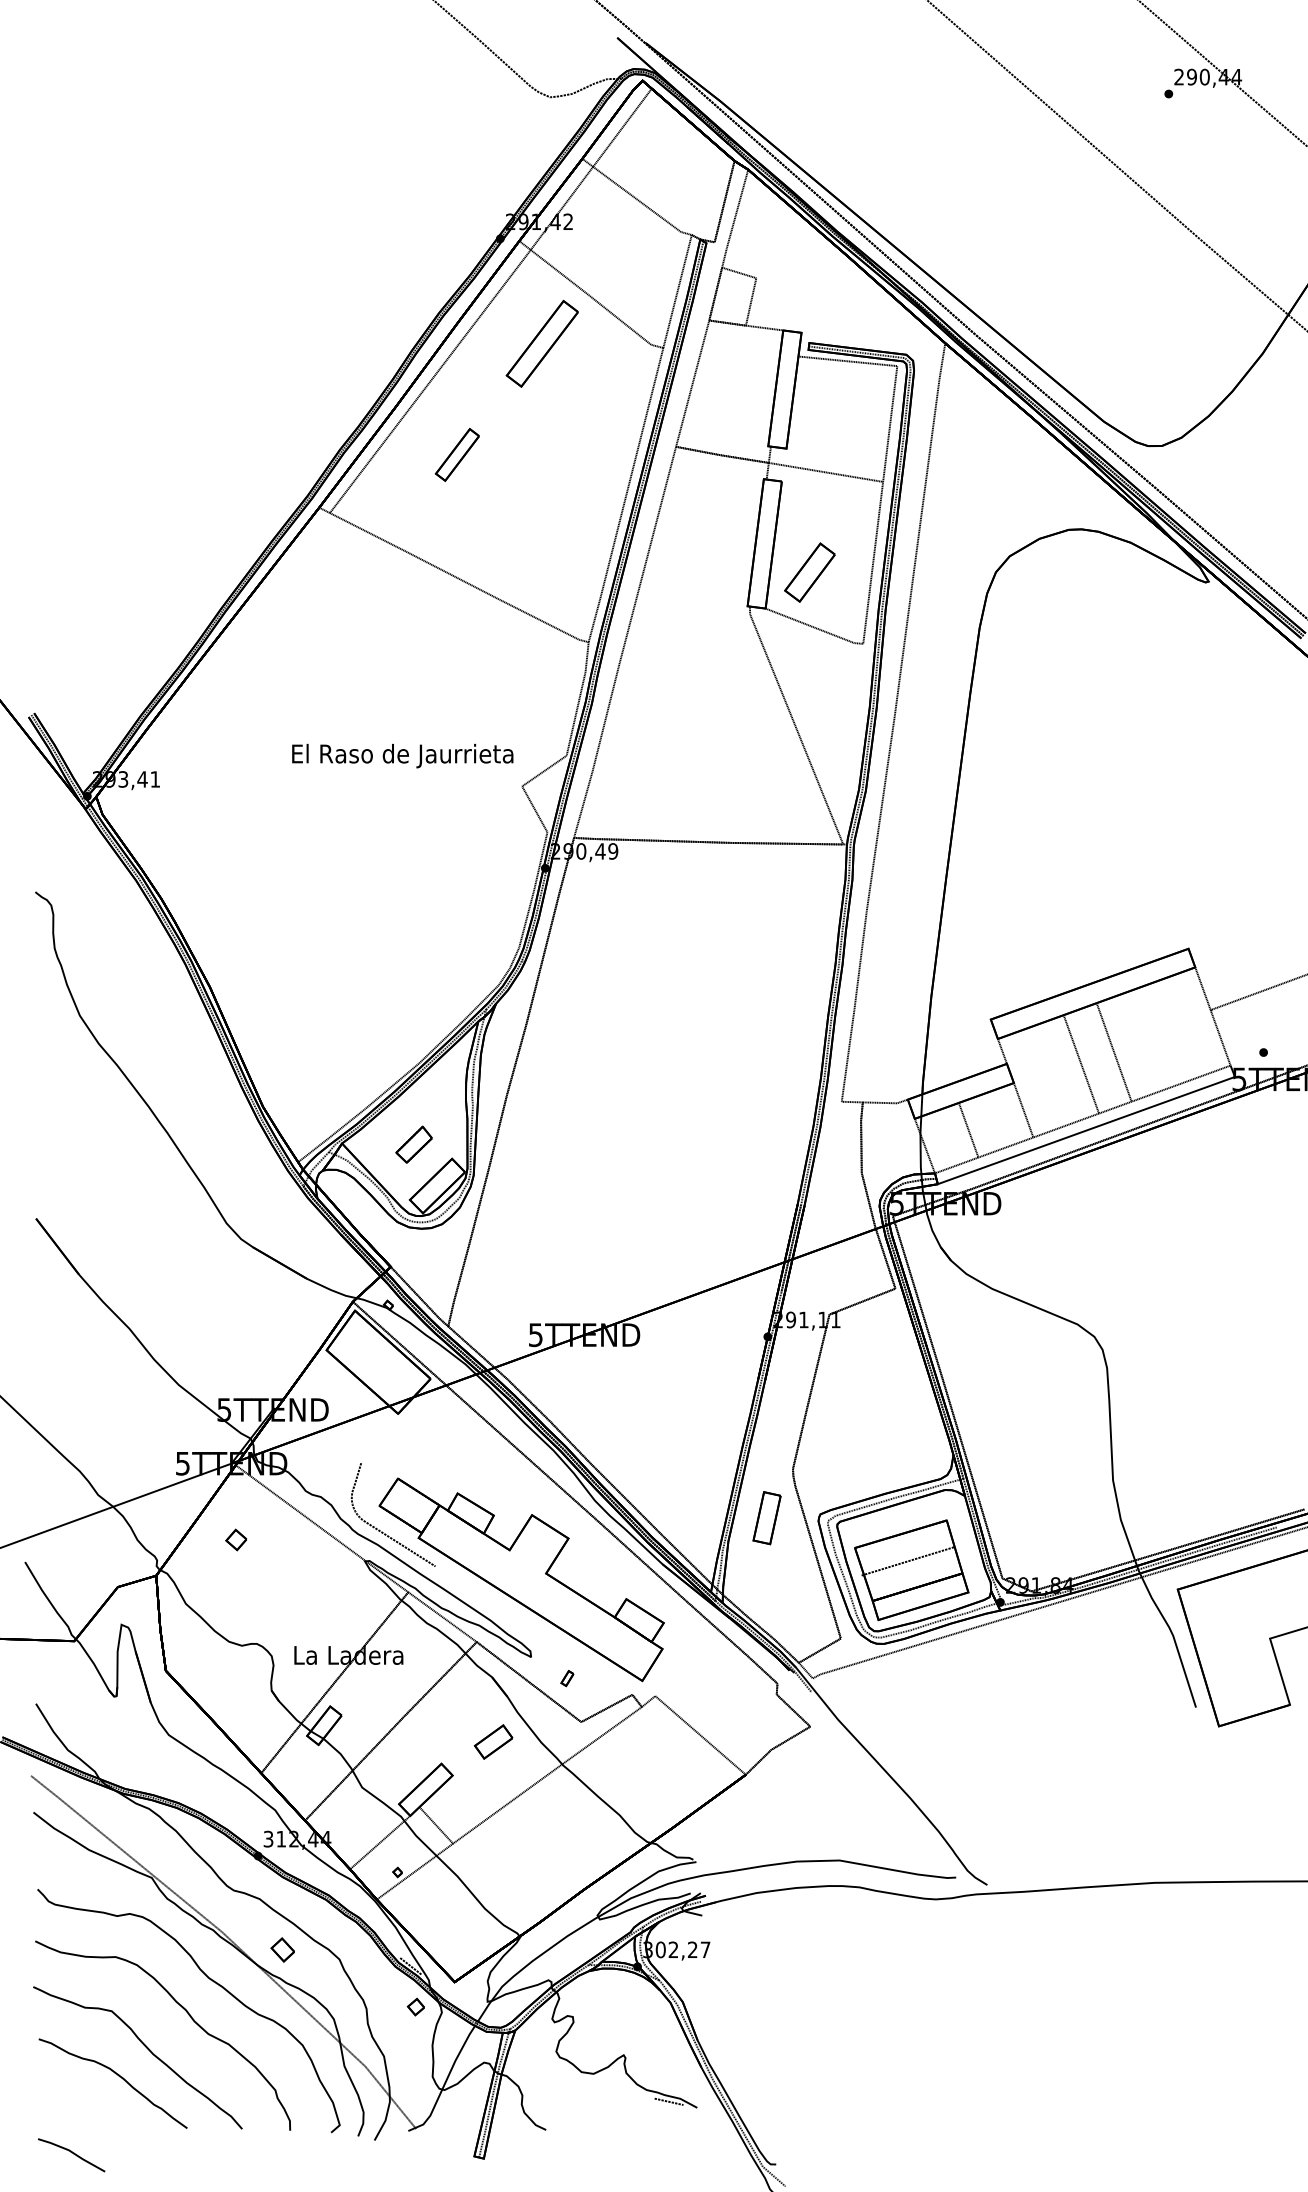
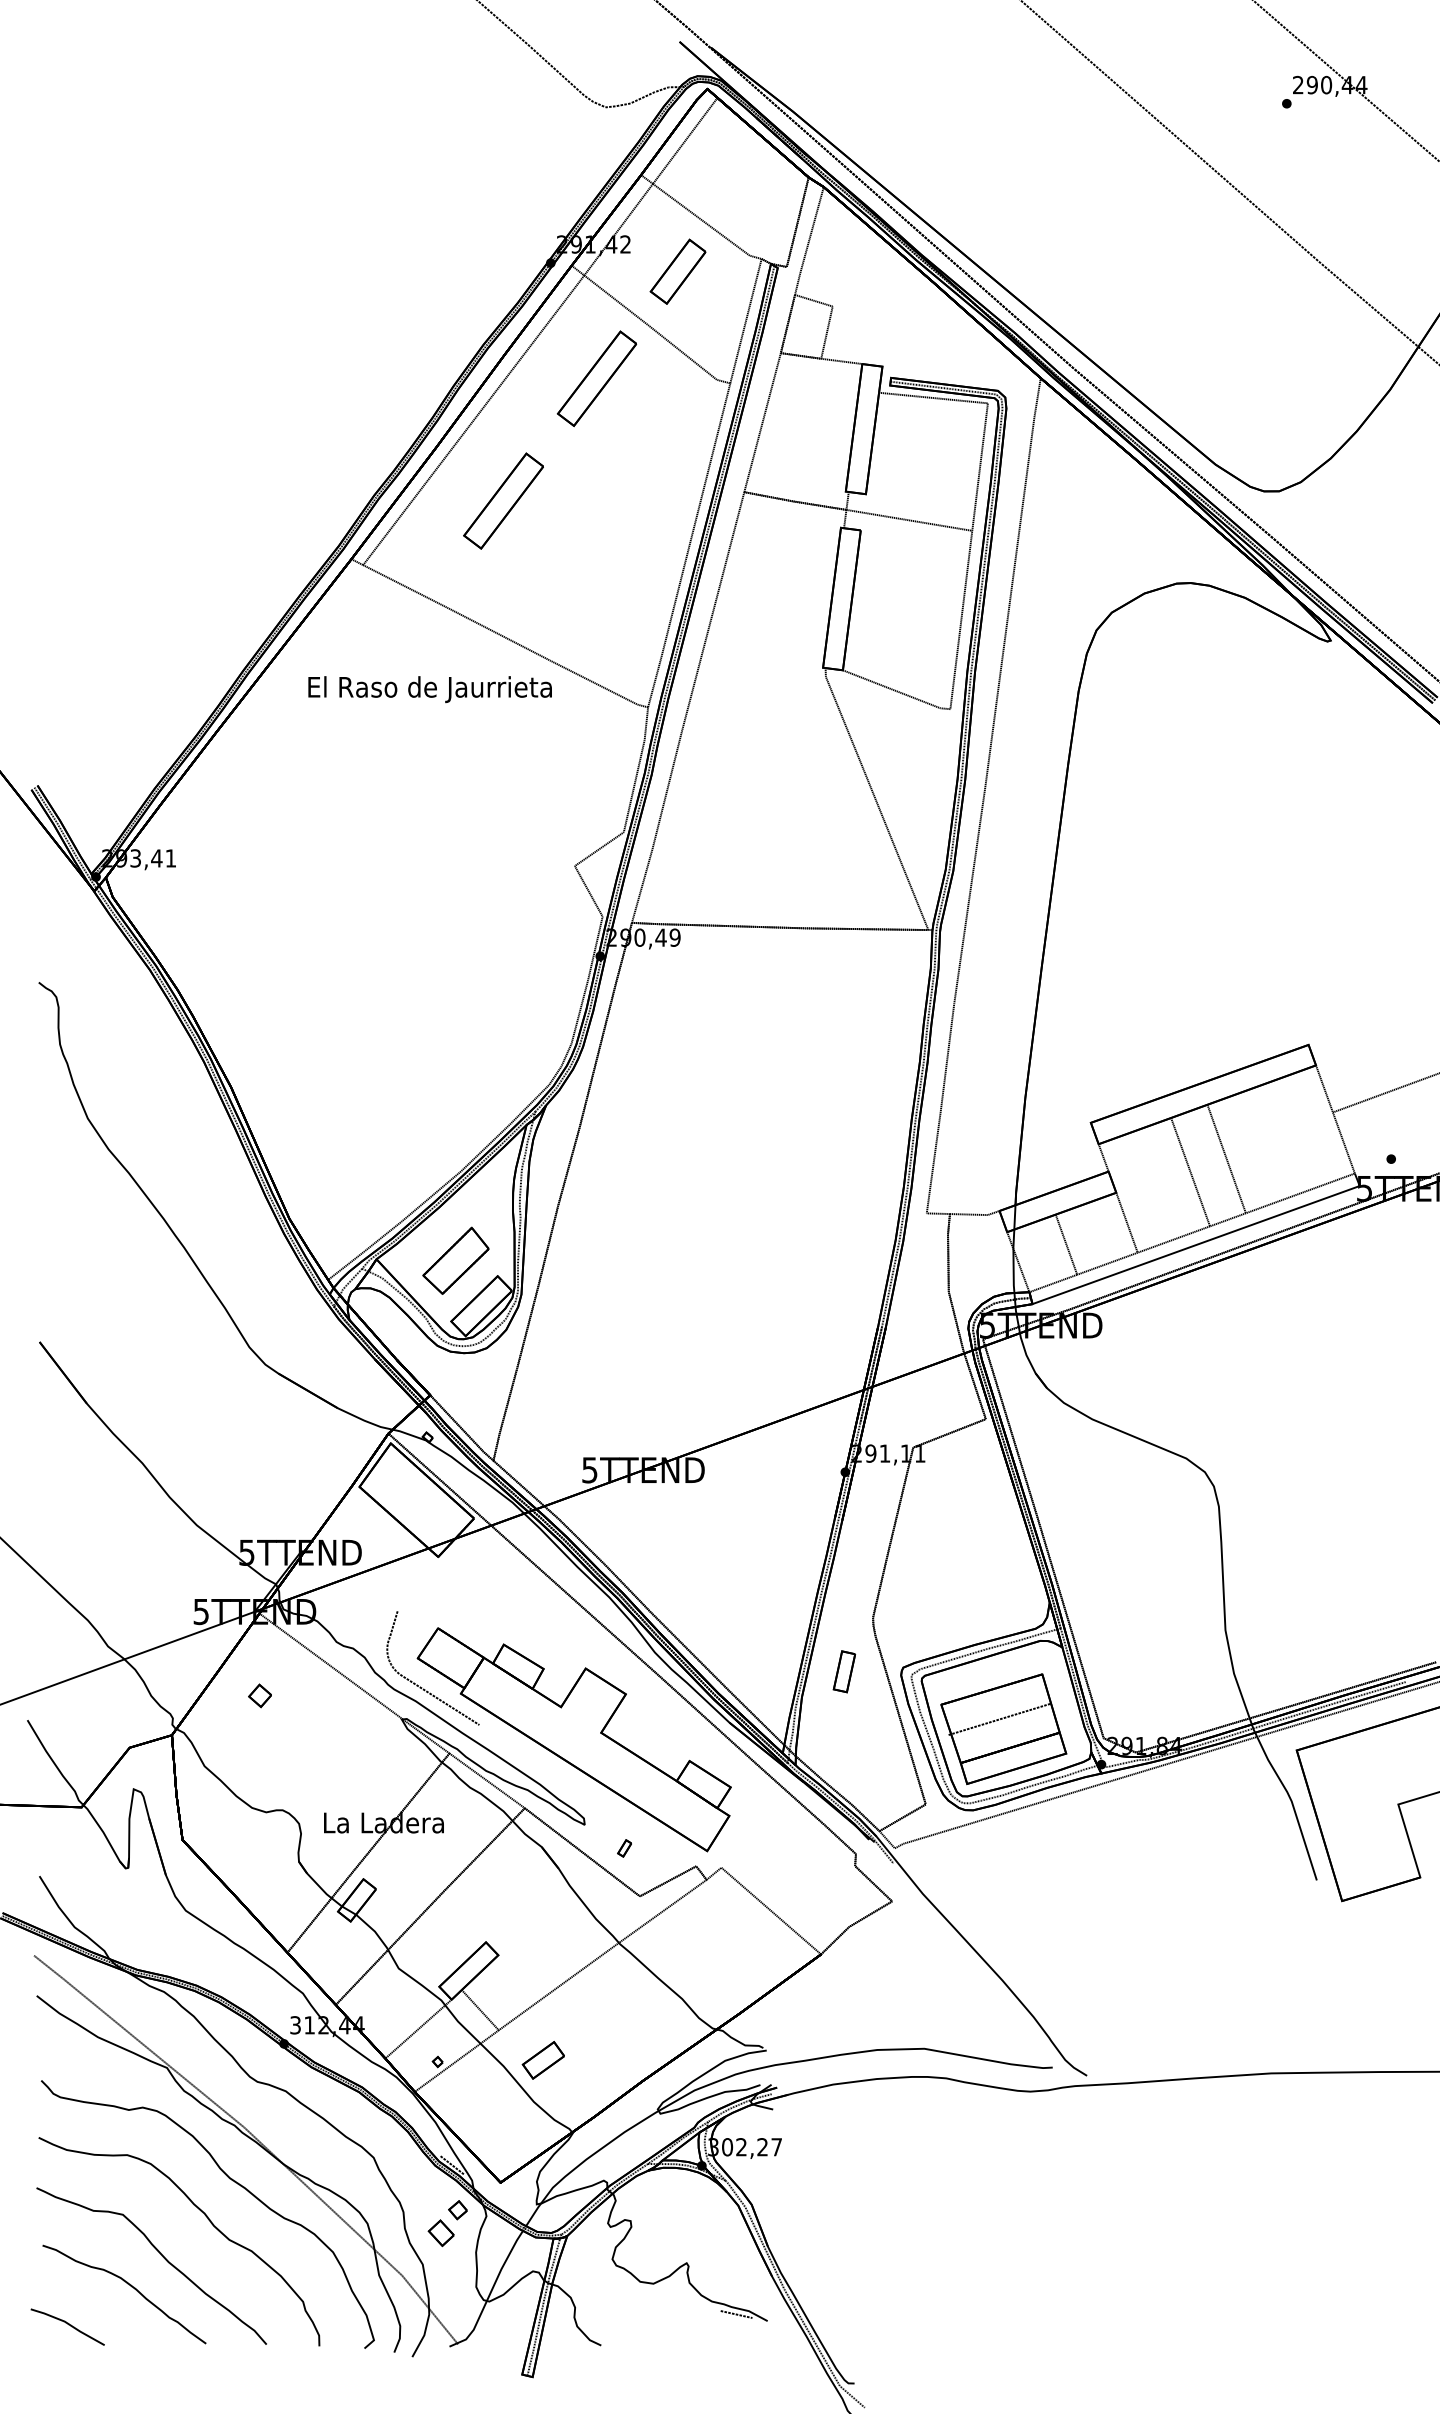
part: (457, 454) -> (503, 500), size x1.67
part: (809, 572) -> (677, 271), moved
text: (402, 755) -> (429, 688), moved
part: (413, 1144) -> (455, 1260), size x1.67
part: (766, 1517) -> (843, 1671), size x0.71
part: (493, 1741) -> (543, 2059), moved
part: (282, 1949) -> (440, 2232), moved
part: (71, 2155) -> (67, 2327), moved

